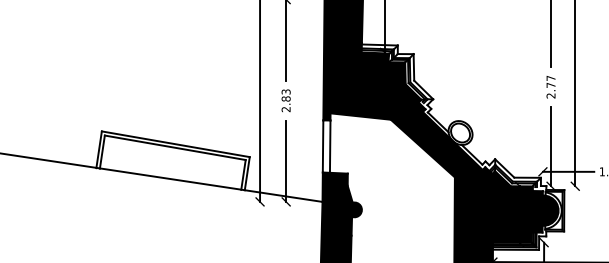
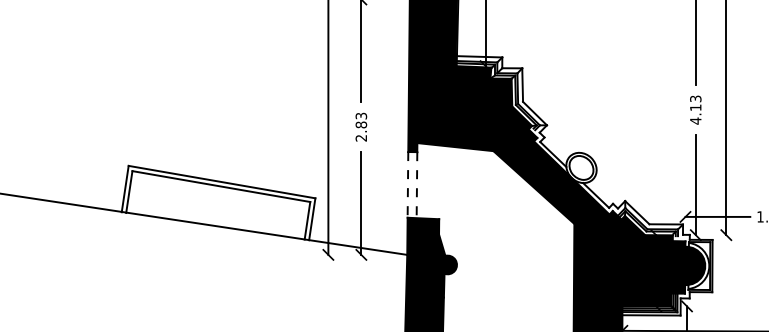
text: (550, 86) -> (695, 109), 2.77 -> 4.13
line: (322, 146) -> (407, 184), solid -> dashed
line: (329, 146) -> (416, 184), solid -> dashed

